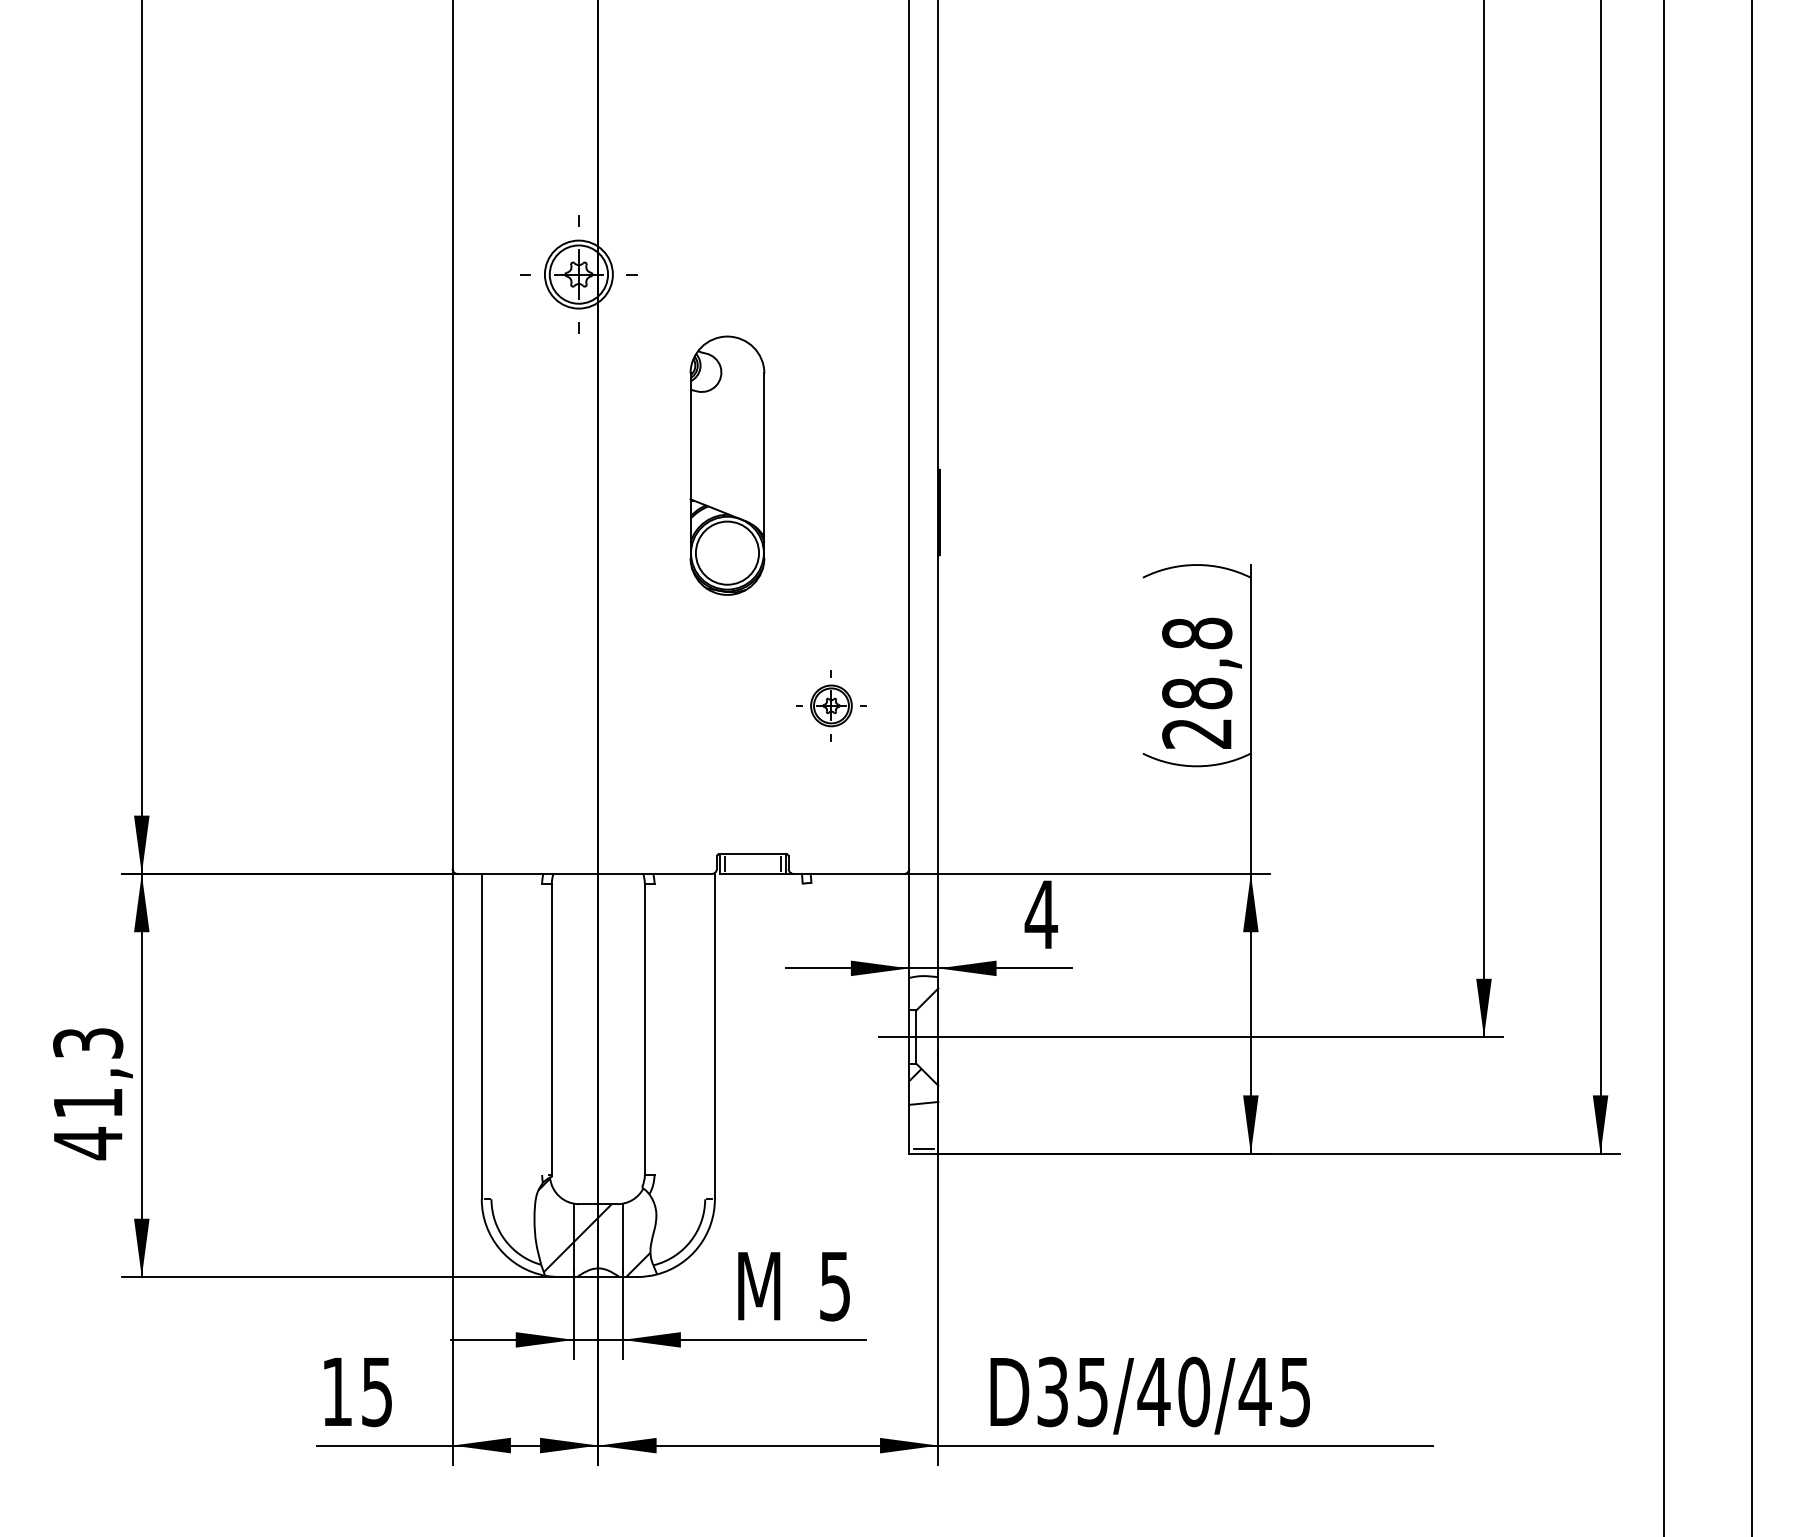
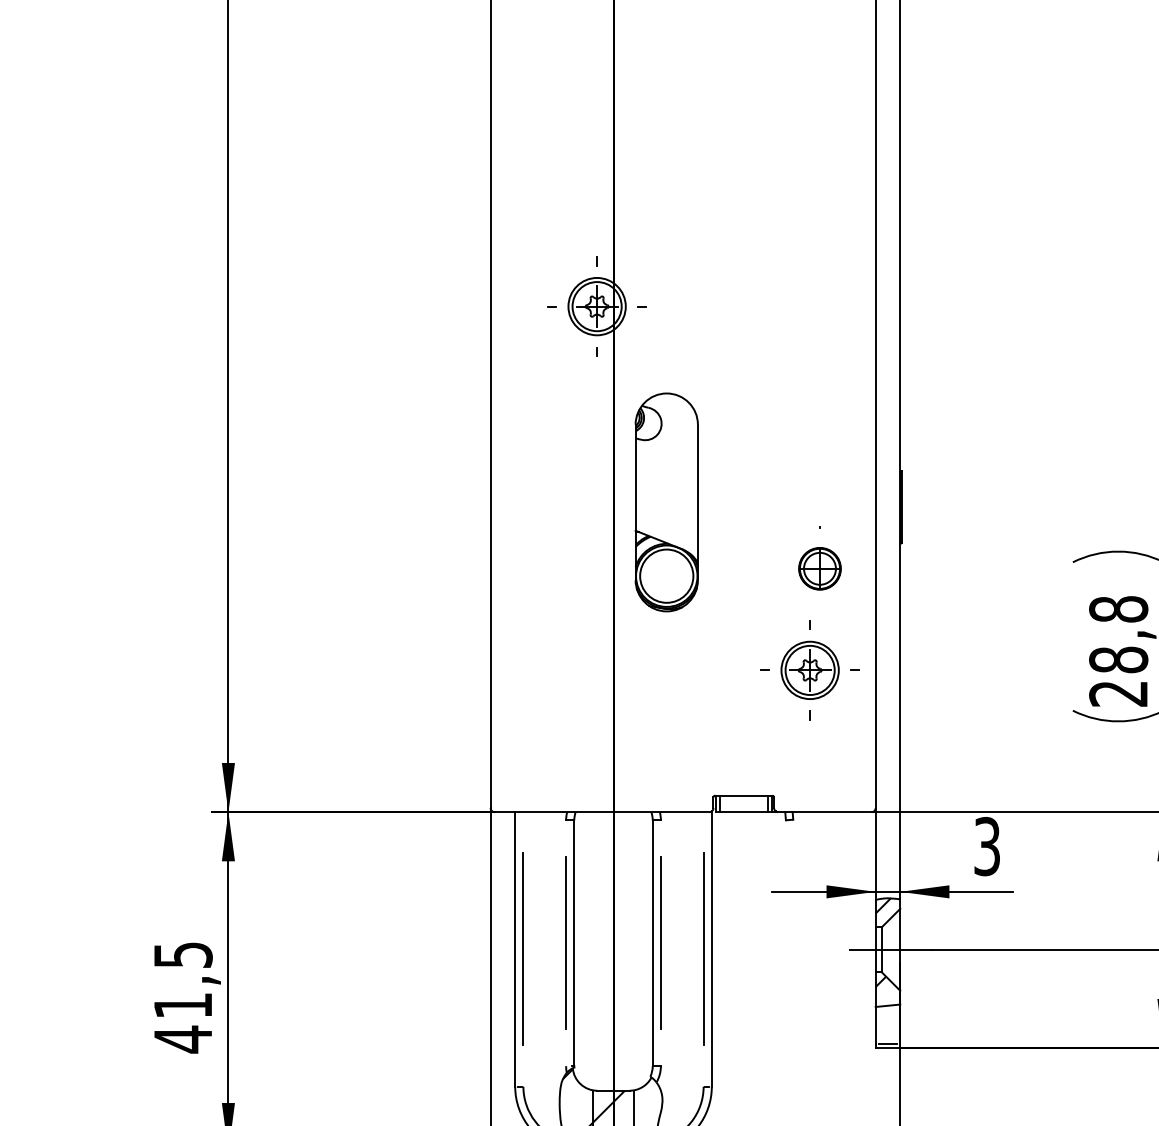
part: (727, 465) -> (666, 502), moved
part: (830, 573) -> (809, 558), added
part: (831, 705) -> (810, 670), size x1.67
text: (1040, 914) -> (986, 846), 4 -> 3
hatch: (918, 984) -> (883, 905), added
line: (542, 1029) -> (566, 943), added
line: (654, 1029) -> (660, 943), added
line: (491, 1036) -> (523, 949), added
line: (705, 1036) -> (703, 949), added
text: (87, 1043) -> (182, 955), 41,3 -> 41,5

